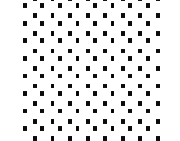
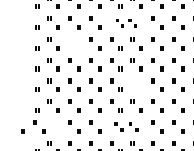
part: (99, 36) -> (125, 22), size x0.6
part: (56, 54) -> (74, 43), removed
part: (108, 89) -> (136, 85), removed
part: (33, 124) -> (33, 126), moved
part: (99, 124) -> (125, 126), size x0.7

